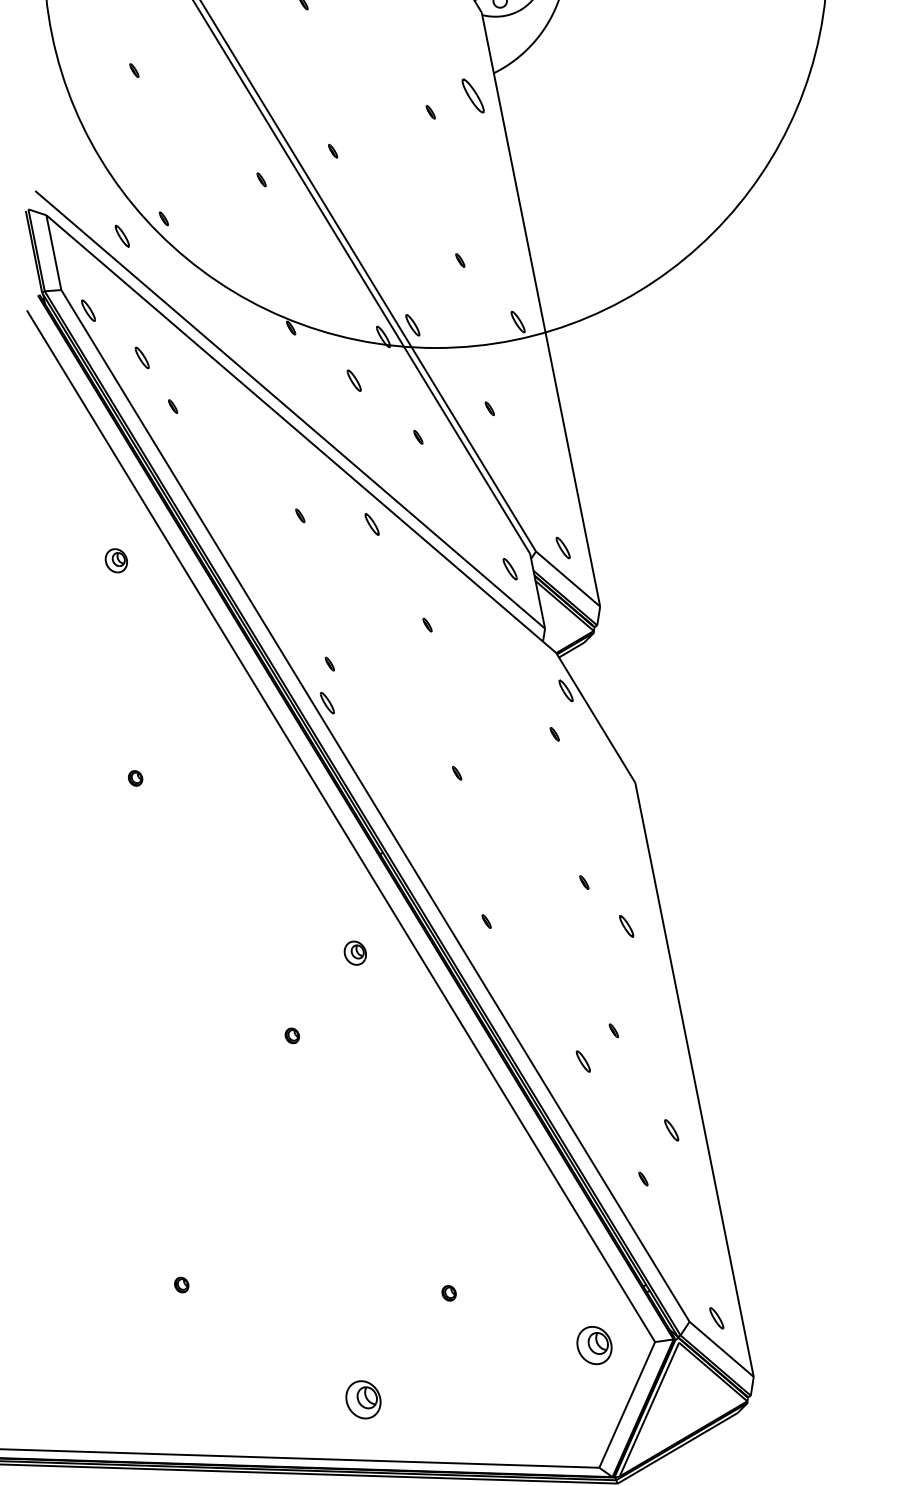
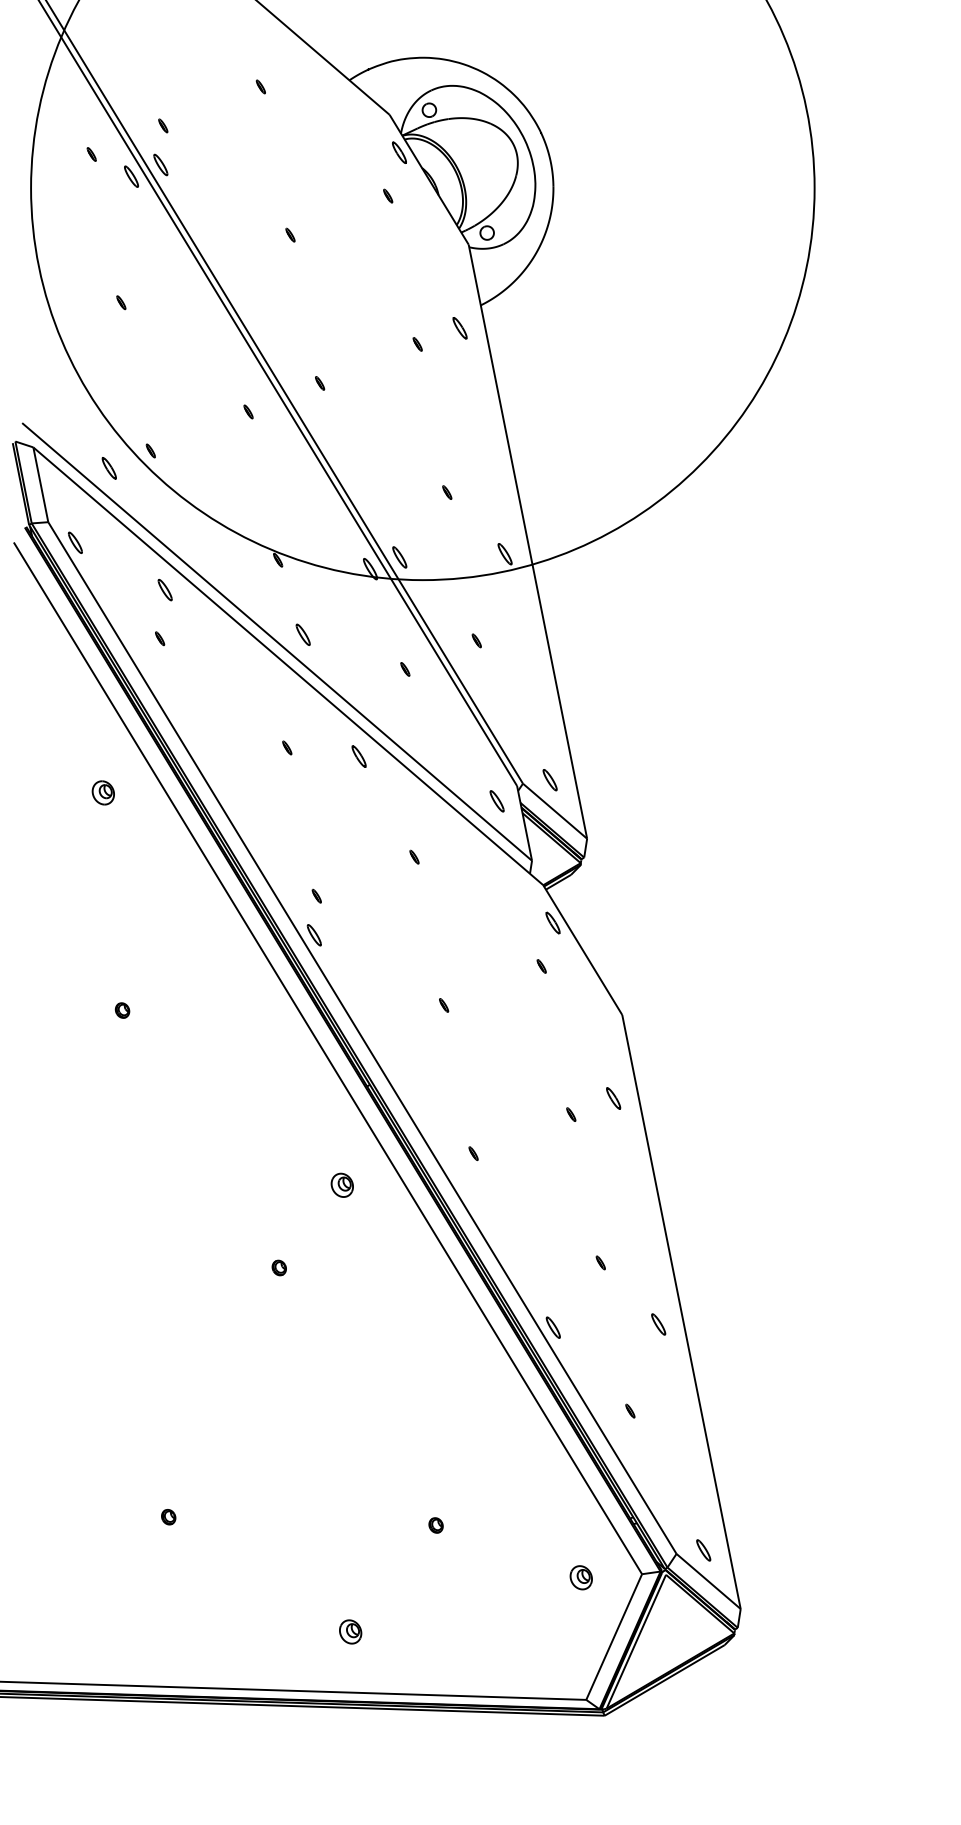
part: (472, 96) -> (459, 328), size x0.62
part: (141, 358) -> (164, 590), moved
part: (353, 380) -> (302, 634), moved
part: (626, 926) -> (613, 1098), moved
part: (582, 1061) -> (552, 1327), moved
part: (671, 1130) -> (658, 1324), moved
part: (593, 1345) -> (580, 1577), size x0.62
part: (363, 1399) -> (350, 1631), size x0.62

